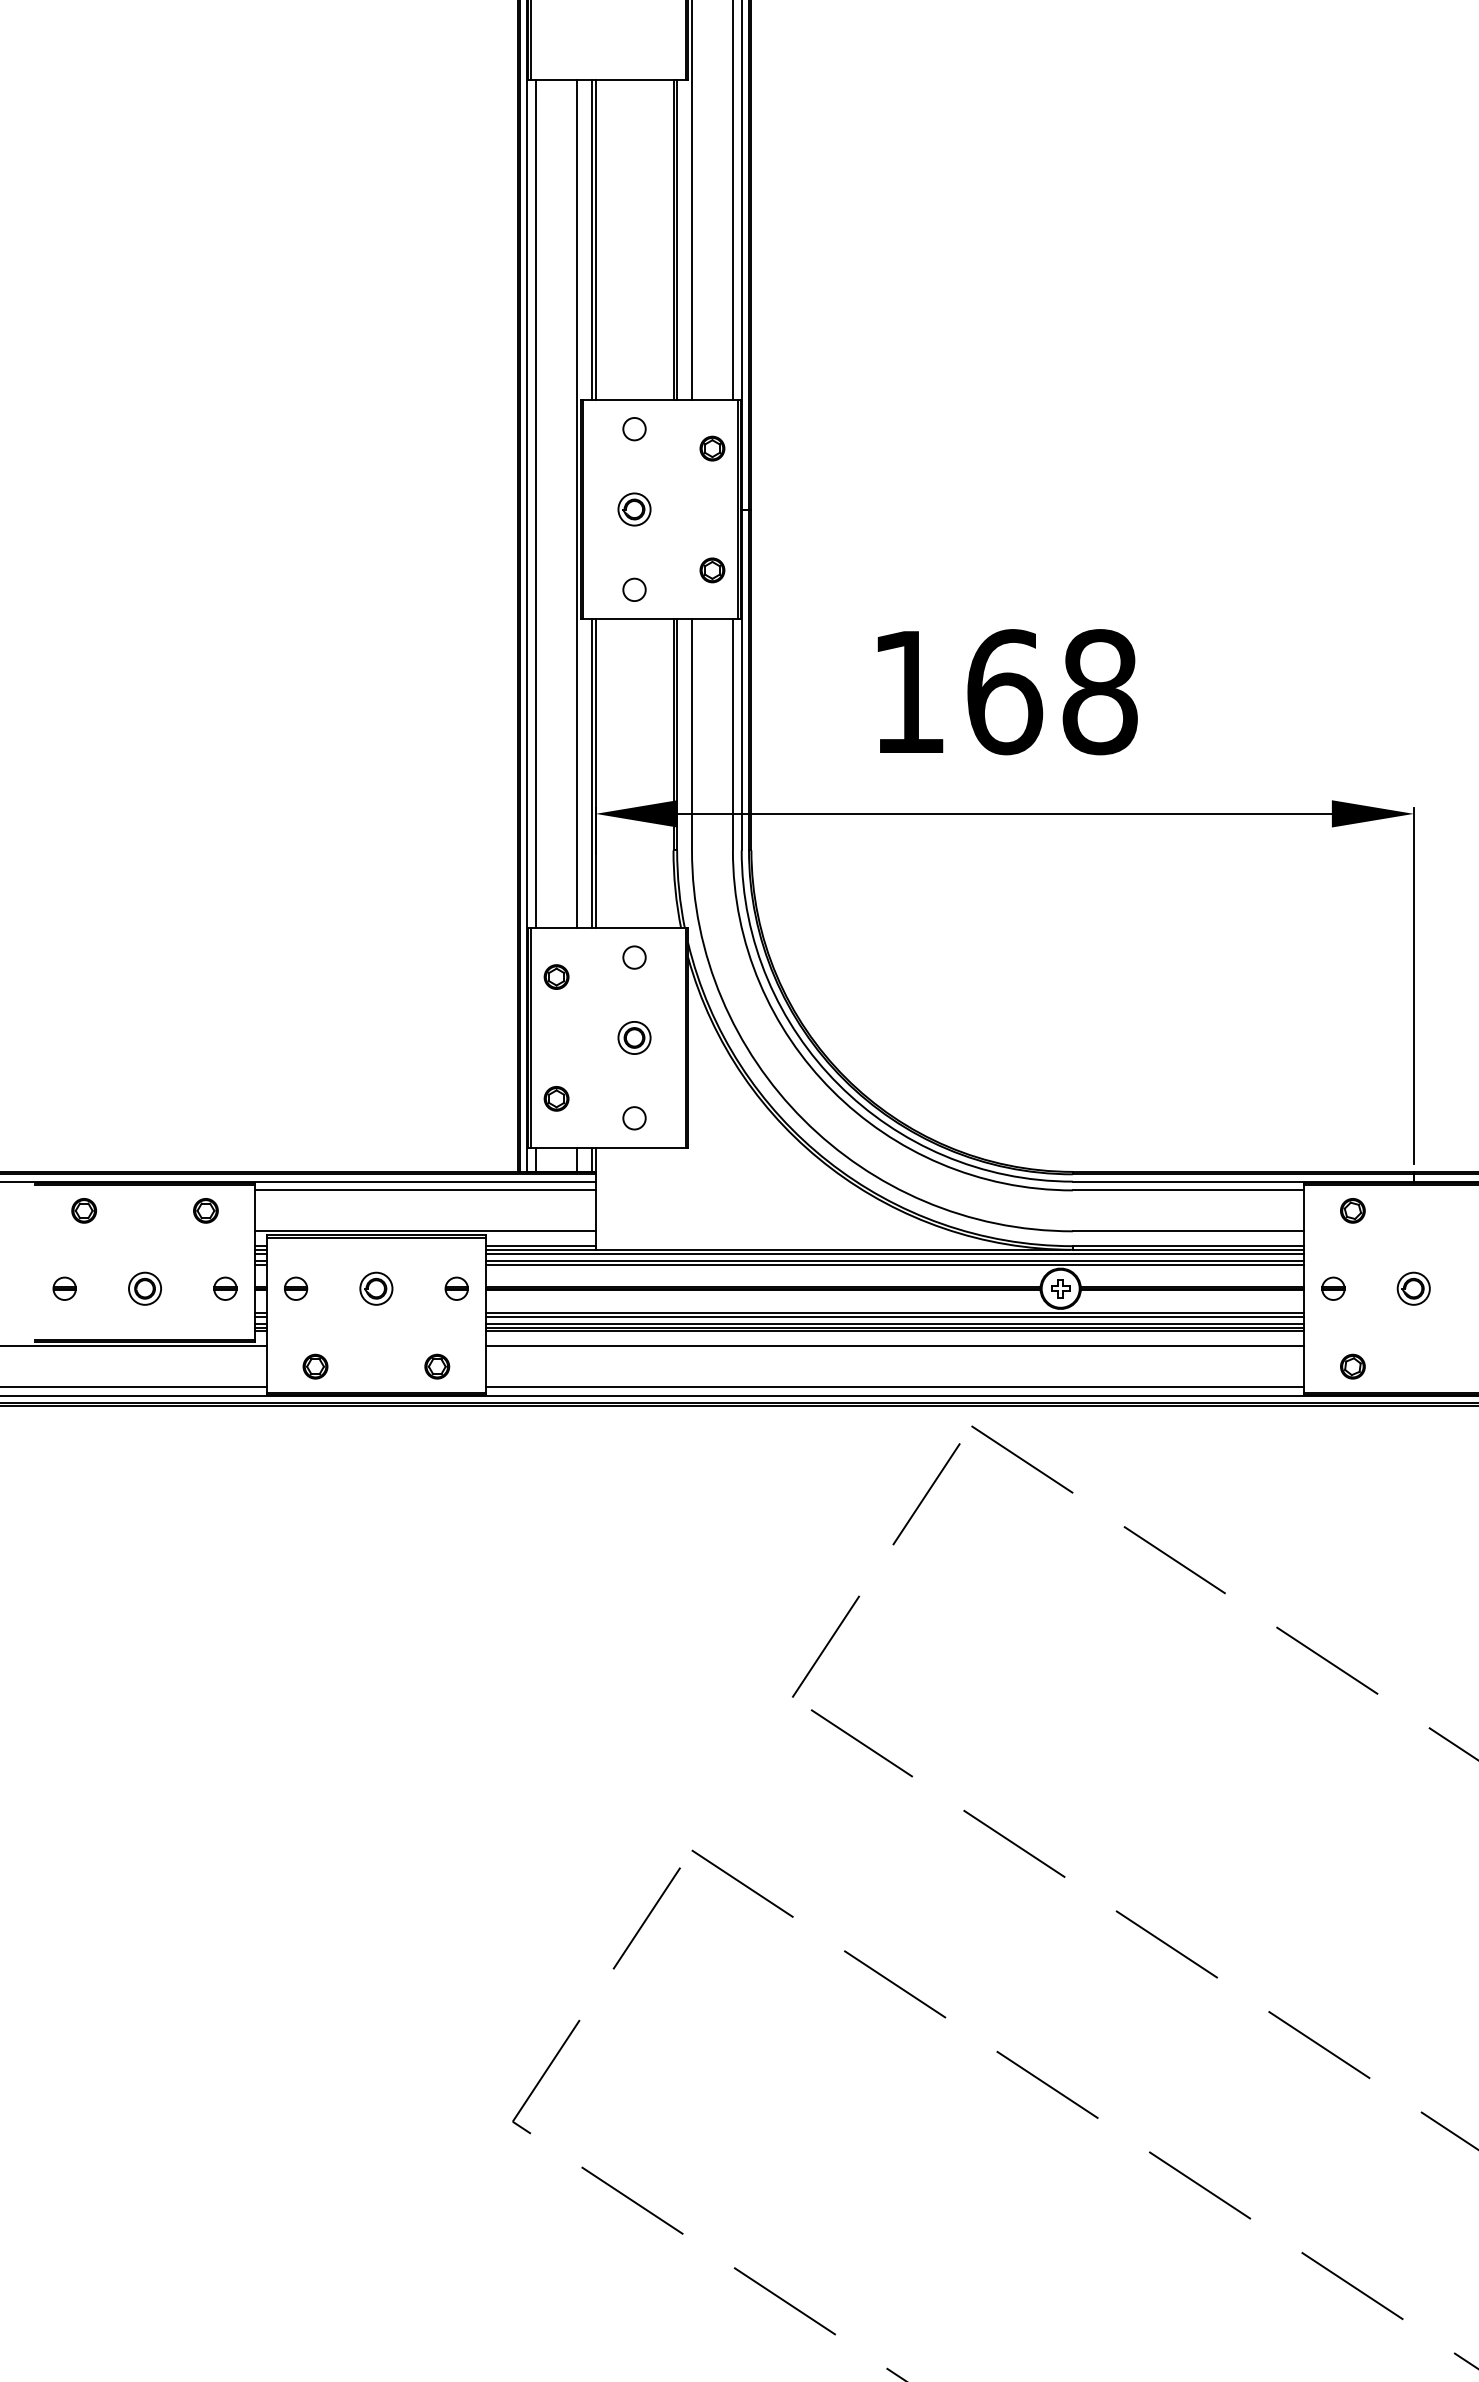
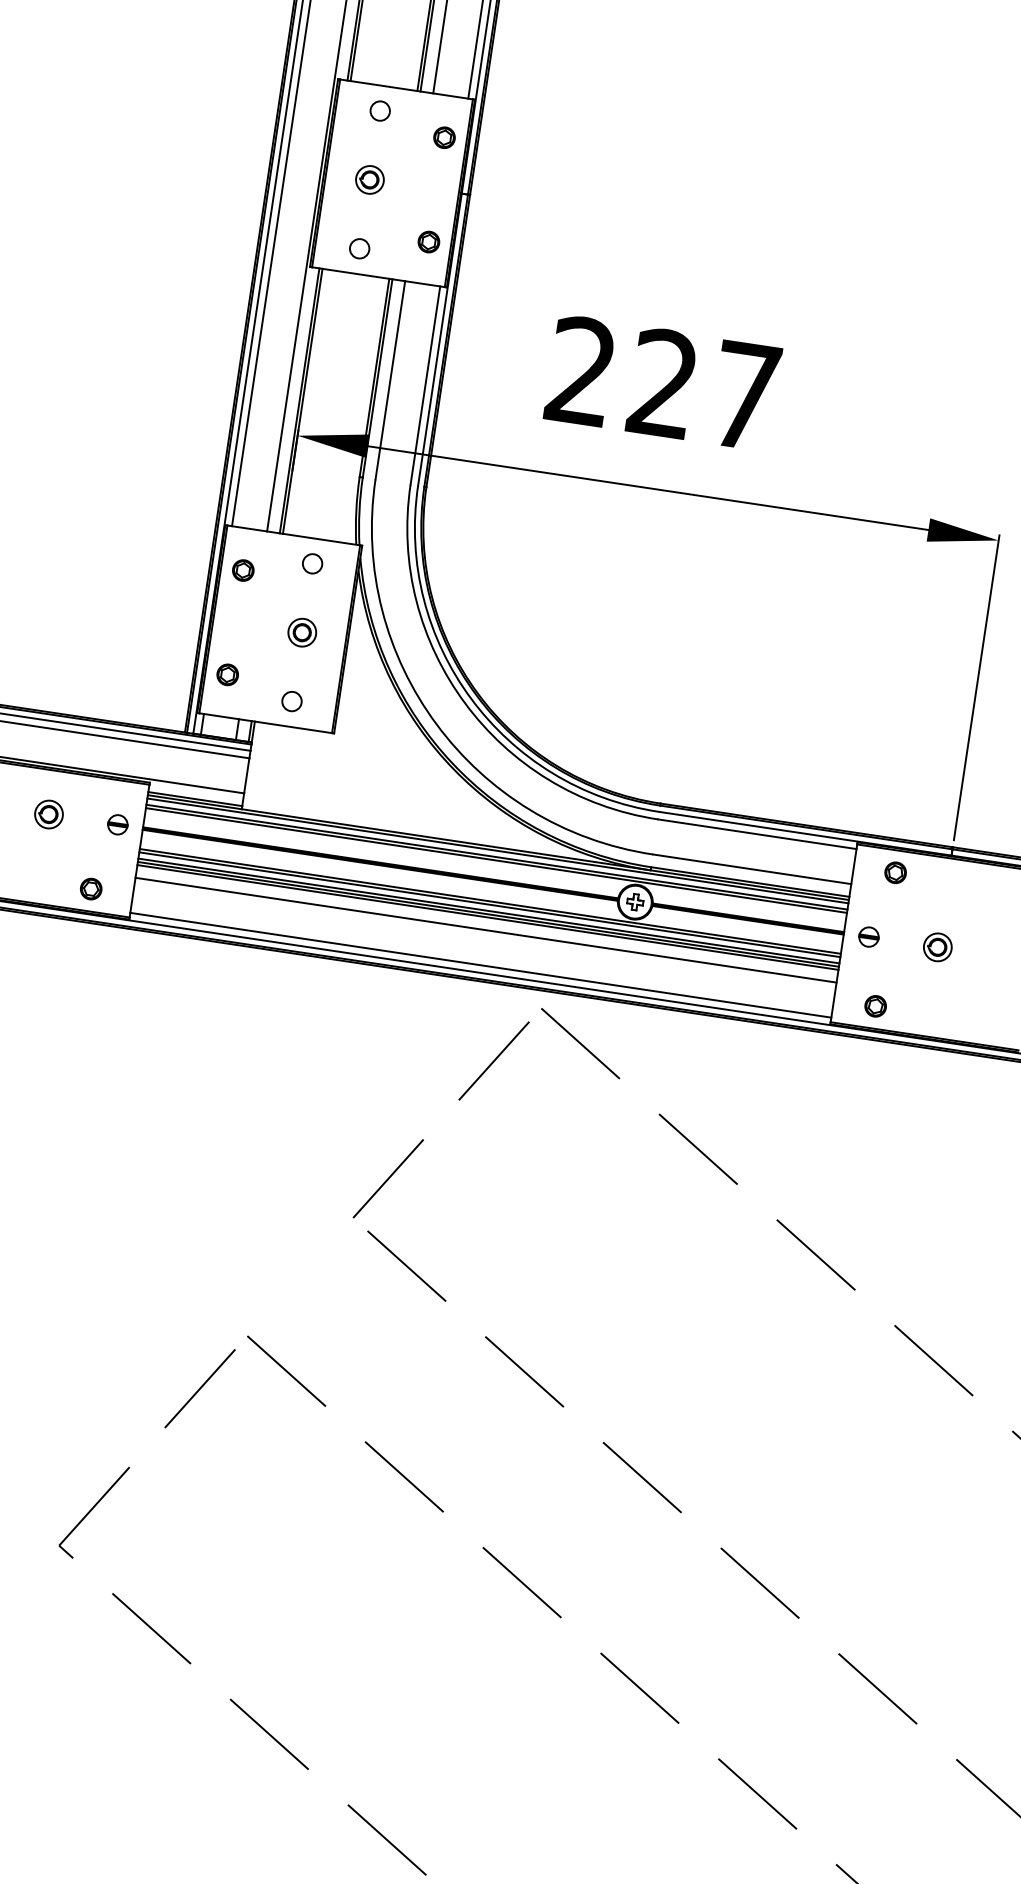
text: (1004, 692) -> (663, 384), 168 -> 227

